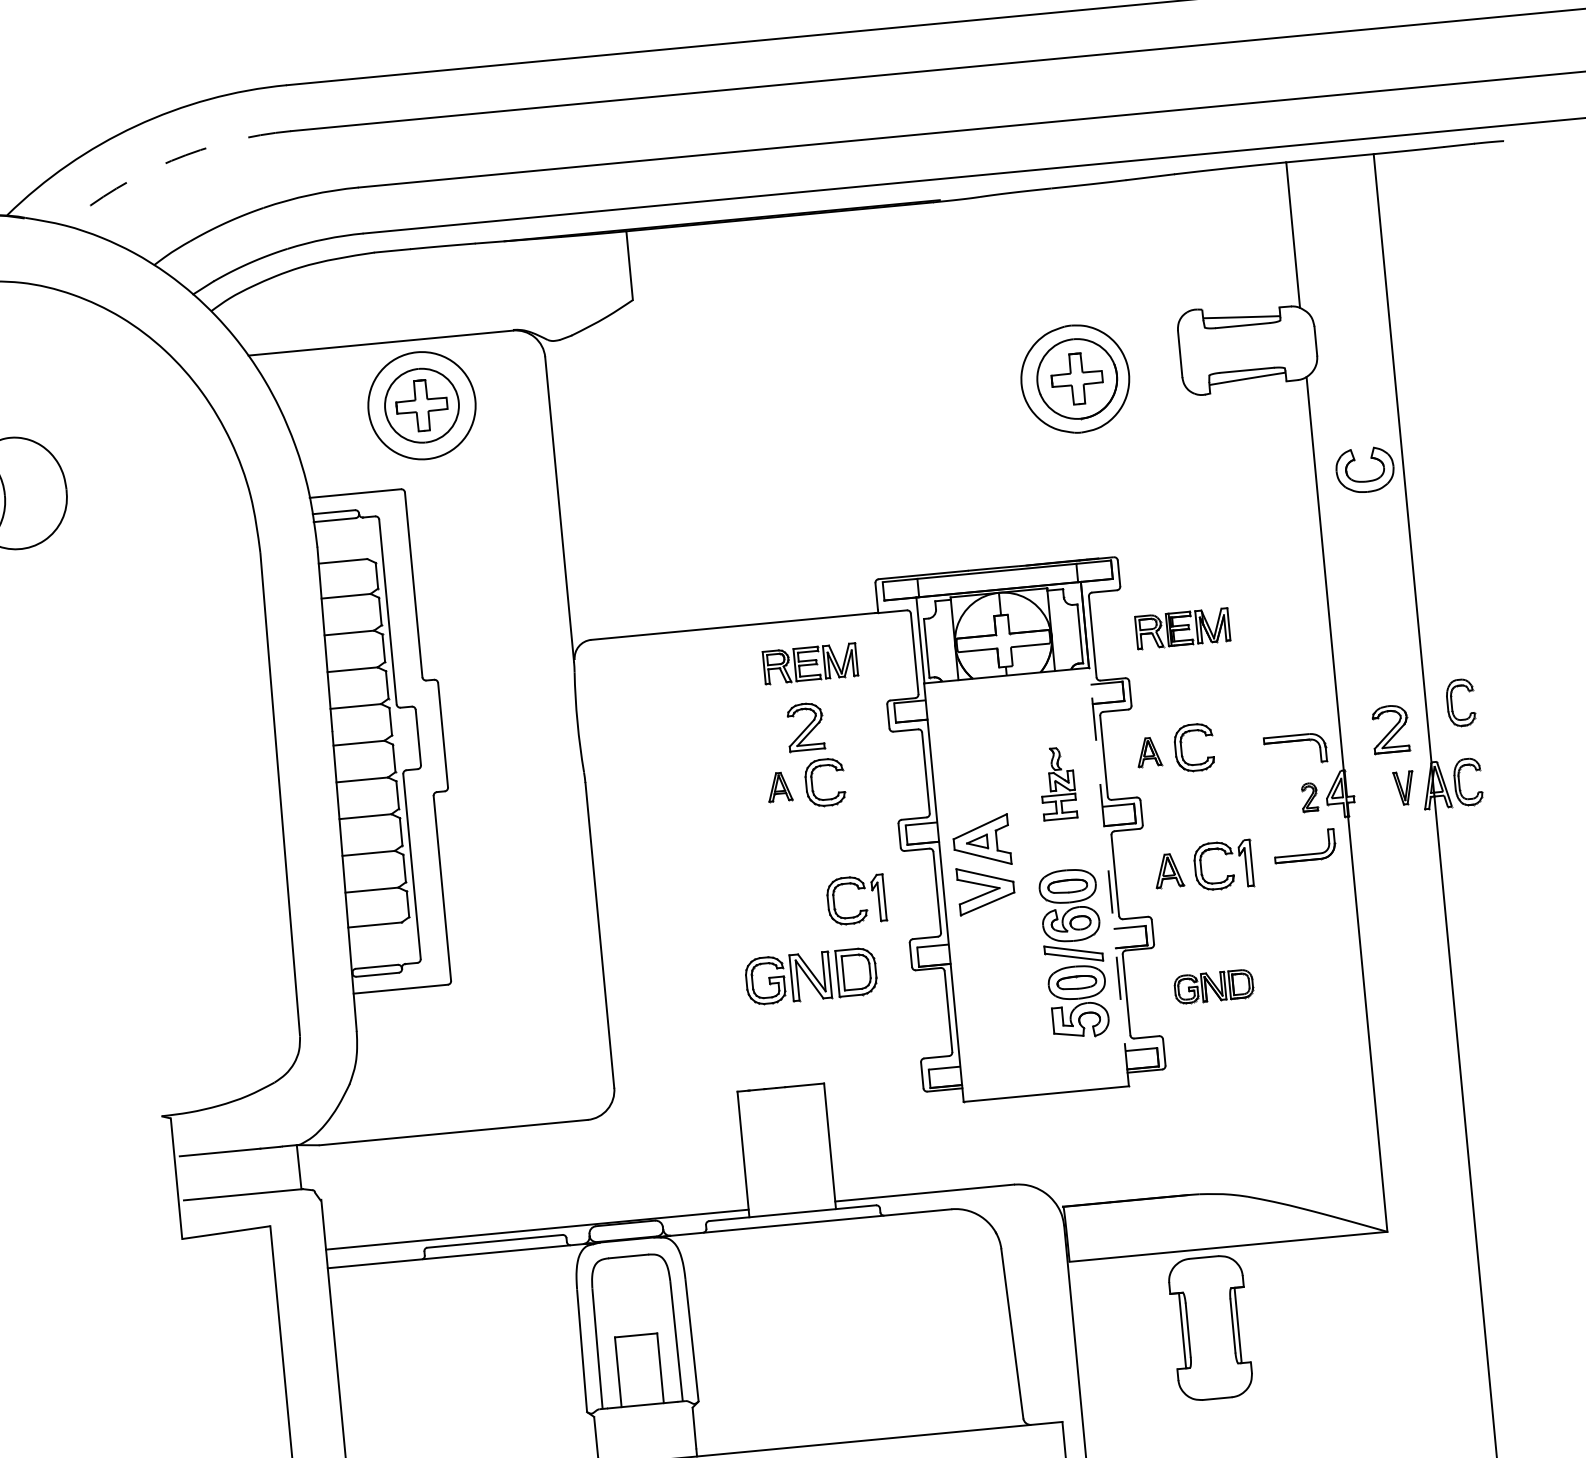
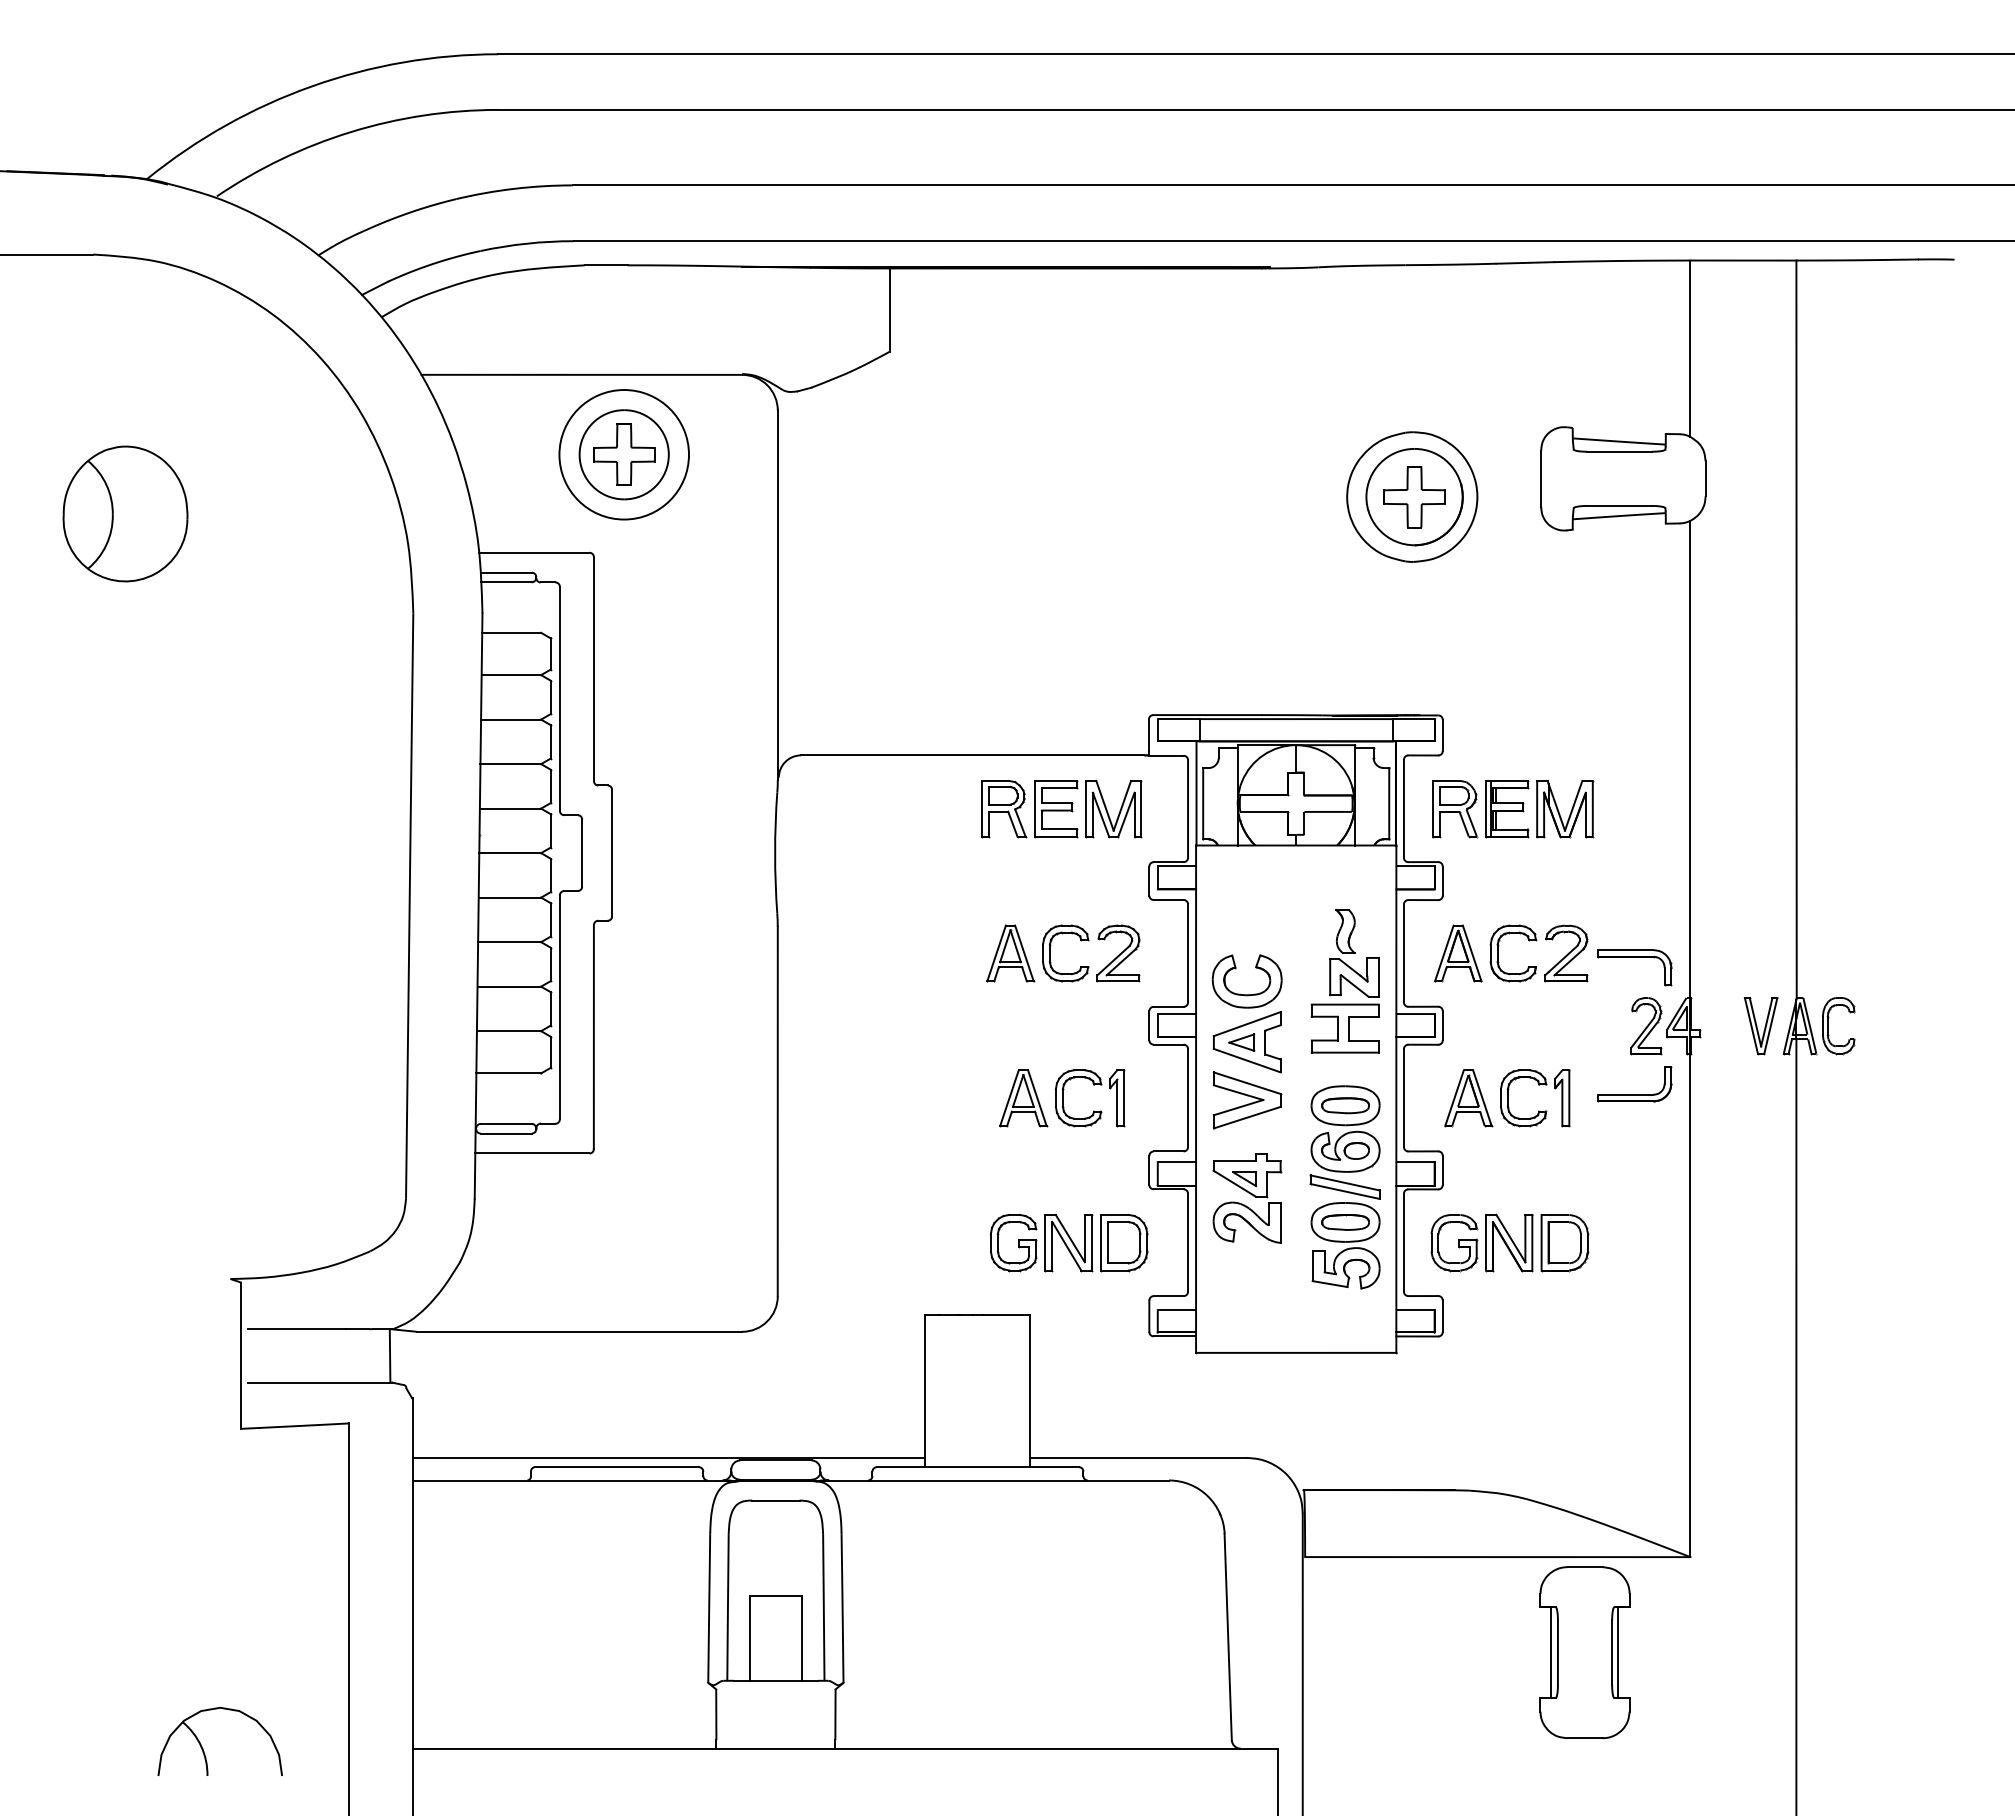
arc: (171, 161) -> (351, 132), dashed -> solid
part: (1365, 481) -> (1246, 994), moved
part: (1183, 628) -> (1513, 809), size x1.43
part: (810, 663) -> (1061, 808), size x1.43
part: (1452, 704) -> (1828, 930), removed
part: (805, 727) -> (1118, 953), moved
part: (1390, 729) -> (1566, 953), moved
part: (1149, 752) -> (1458, 953), size x1.67
part: (1057, 783) -> (1344, 980), size x1.67
part: (779, 786) -> (1010, 953), size x1.67
part: (1403, 788) -> (1760, 1026), size x1.43
part: (1309, 797) -> (1646, 1026), size x1.67
part: (1168, 870) -> (1468, 1098), size x1.43
line: (1109, 877) -> (1396, 1099), dashed -> solid
part: (801, 905) -> (1023, 1098), added
part: (994, 970) -> (1247, 1198), added
part: (811, 976) -> (1069, 1242), moved
part: (1213, 986) -> (1509, 1242), size x1.67
part: (1210, 1327) -> (1584, 1652), moved

